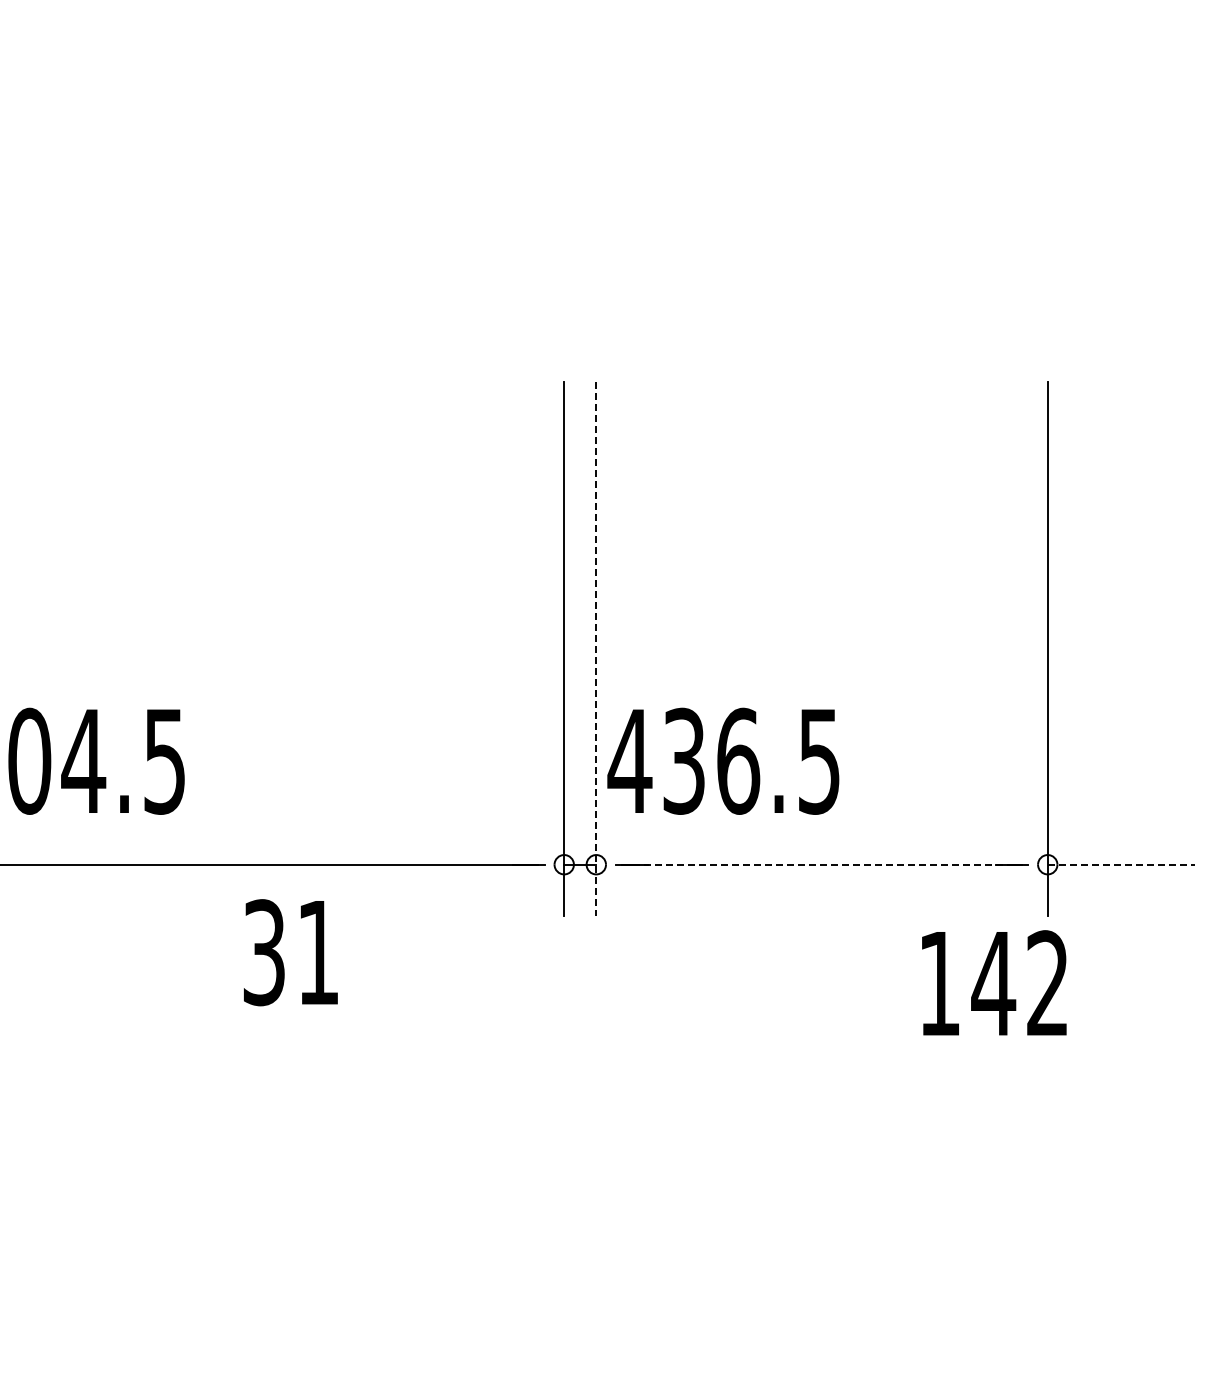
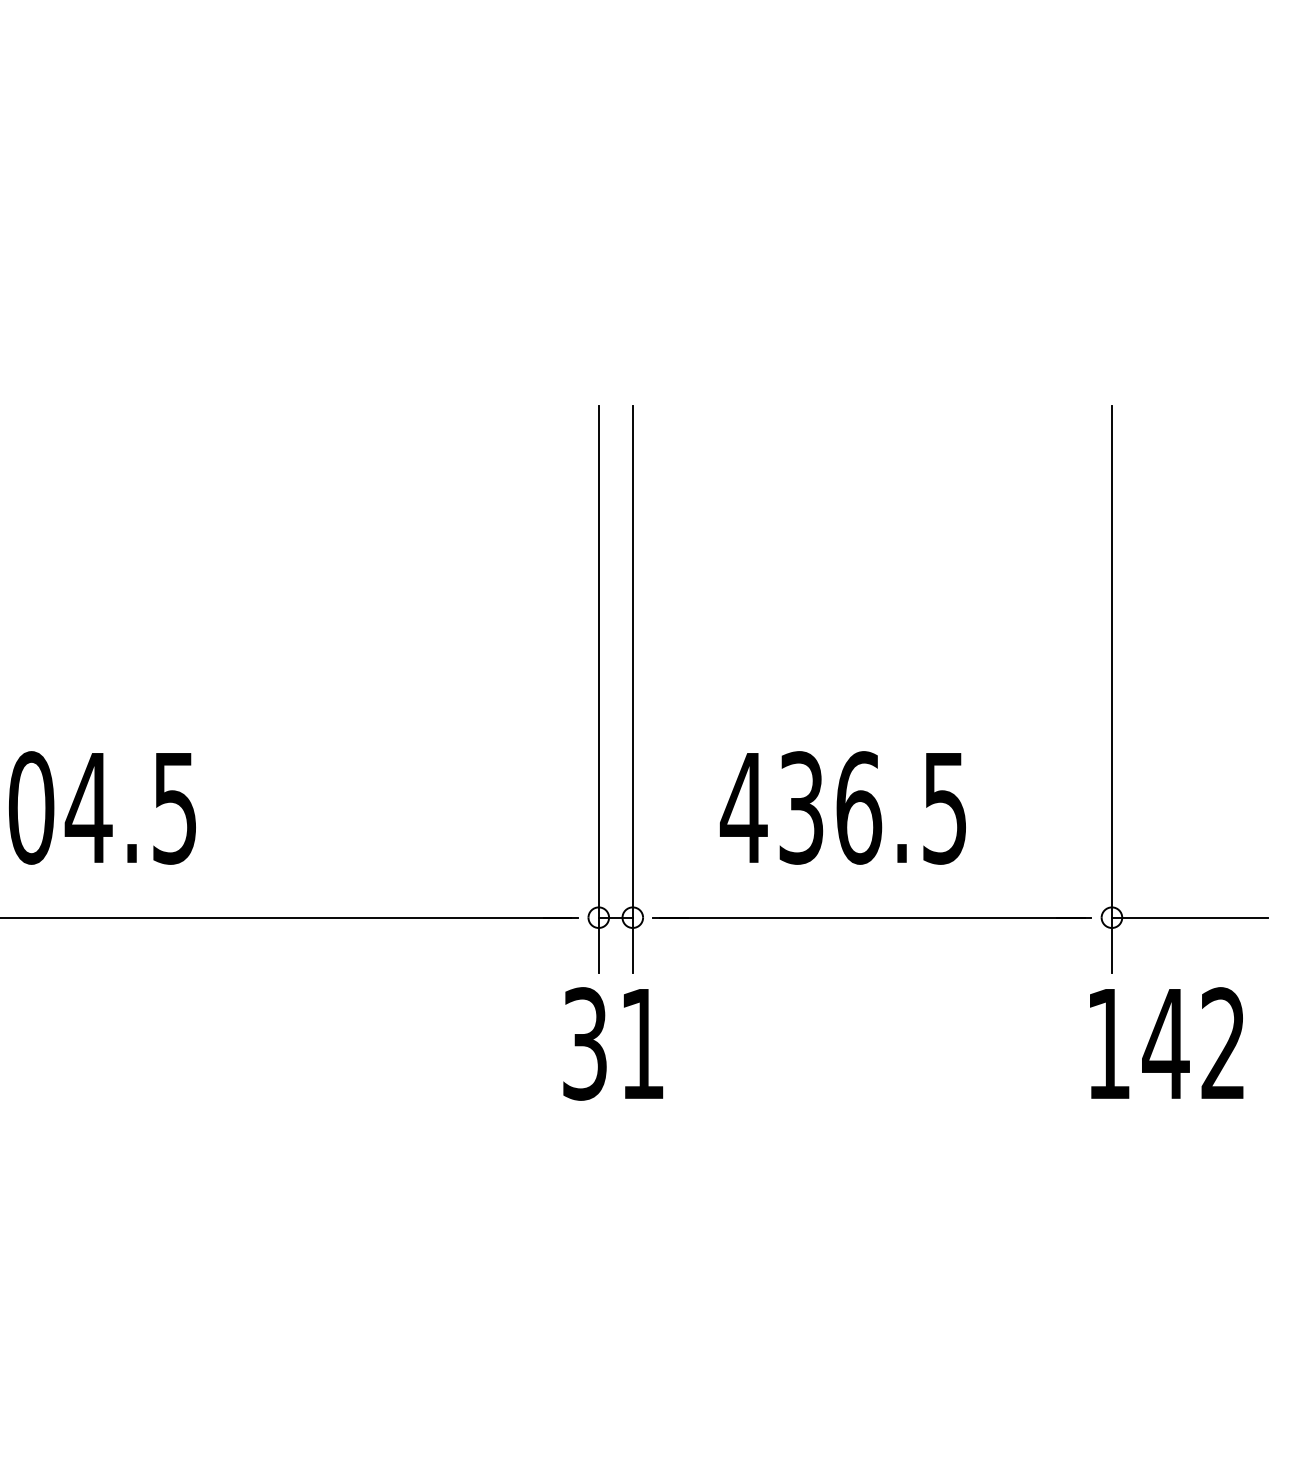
line: (596, 649) -> (633, 689), dashed -> solid
text: (723, 760) -> (843, 807), moved
line: (822, 864) -> (872, 917), dashed -> solid
line: (1121, 864) -> (1190, 917), dashed -> solid
text: (290, 952) -> (612, 1043), moved
text: (994, 982) -> (1166, 1042), moved

